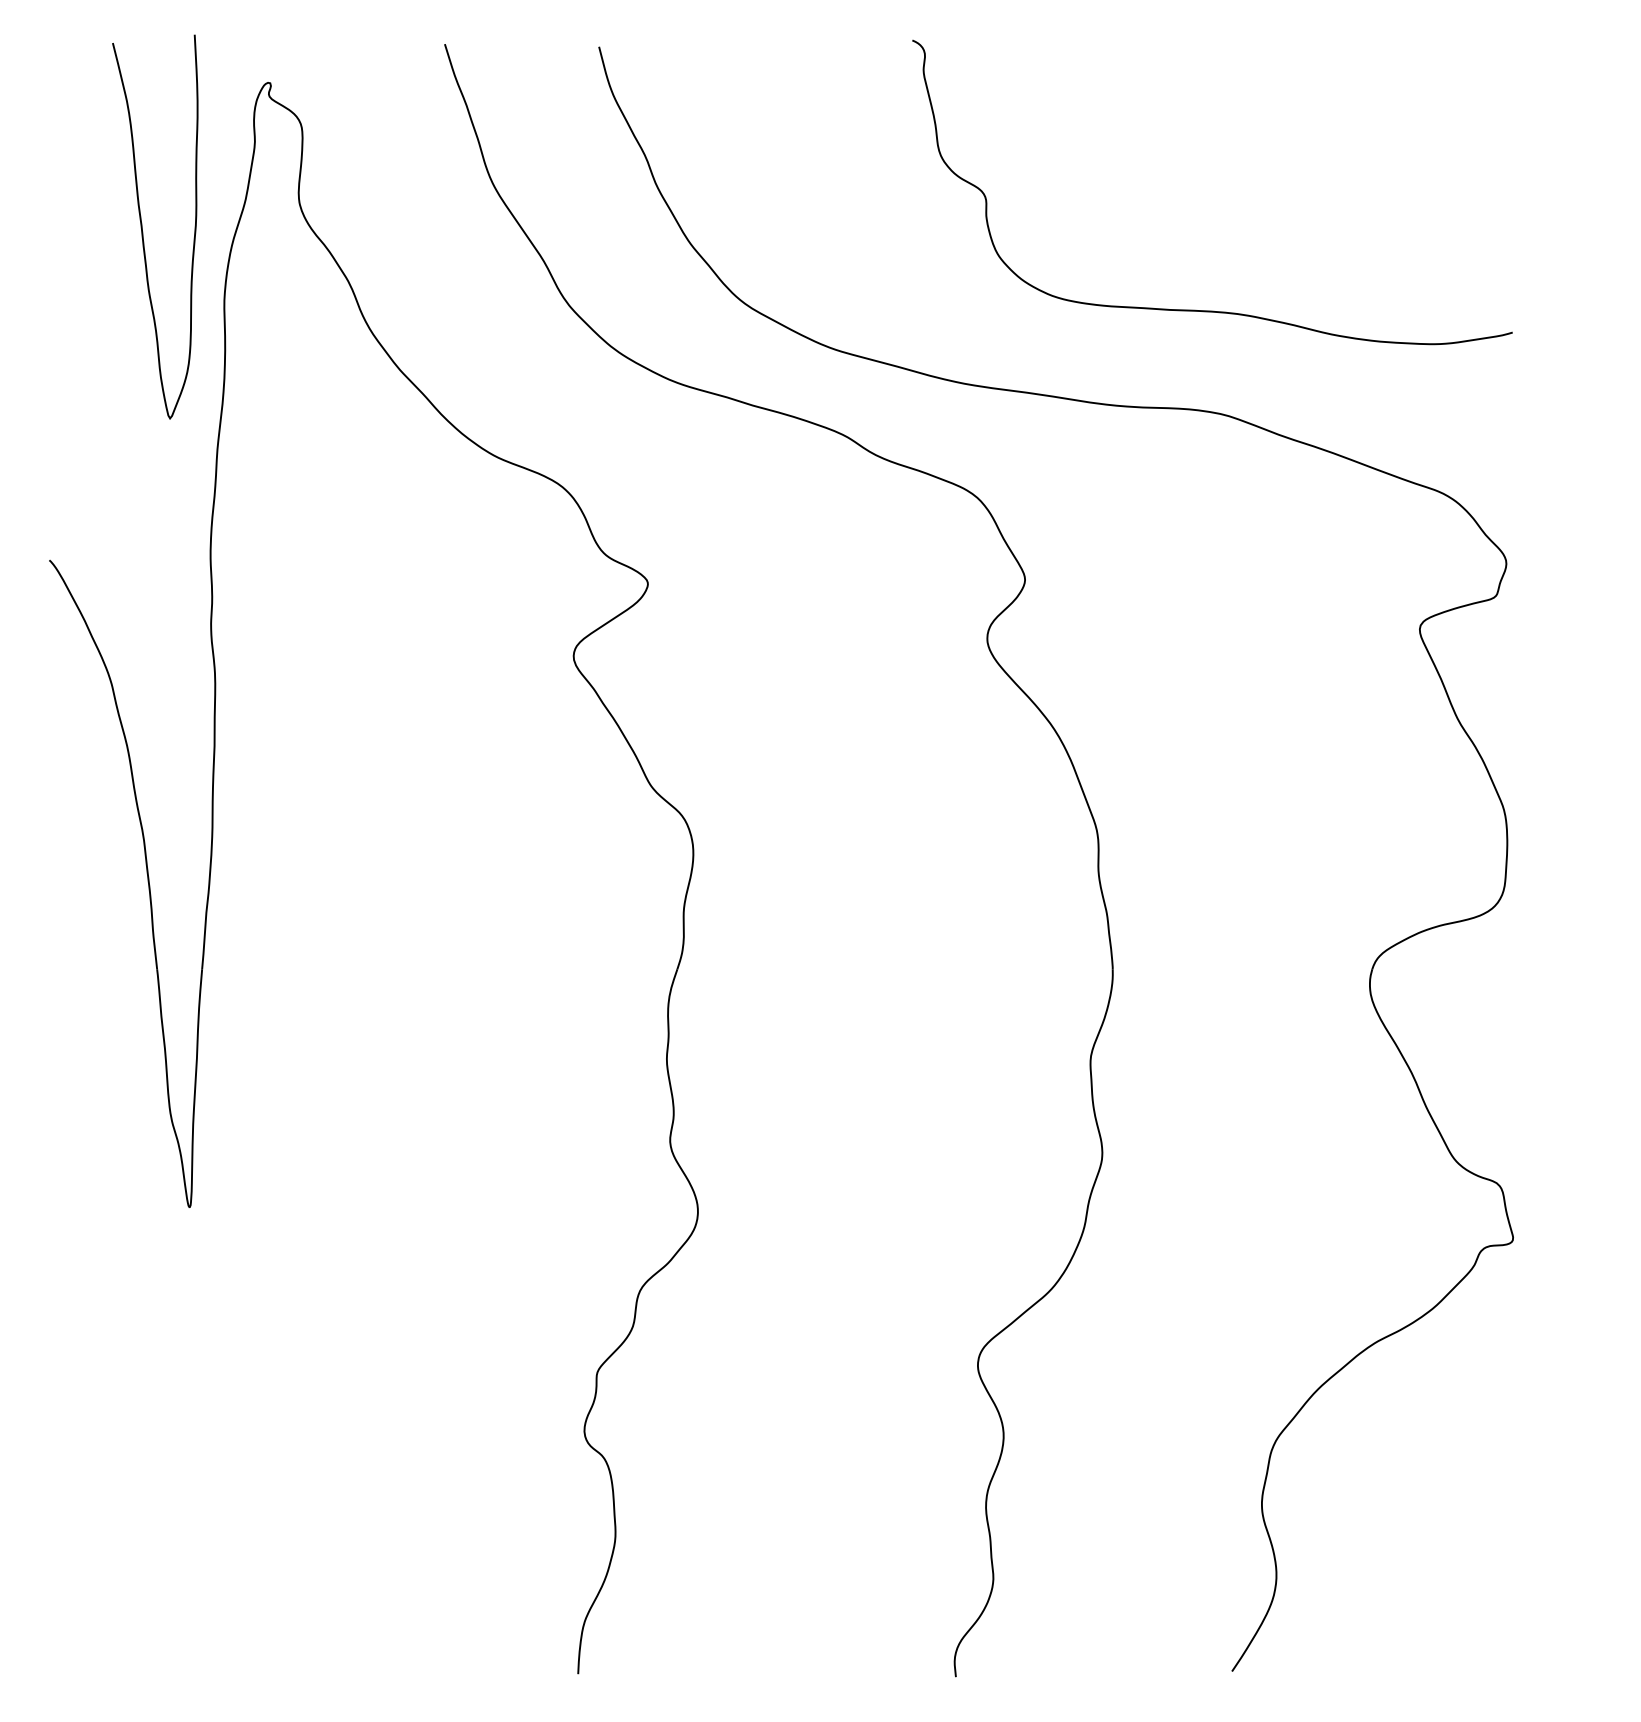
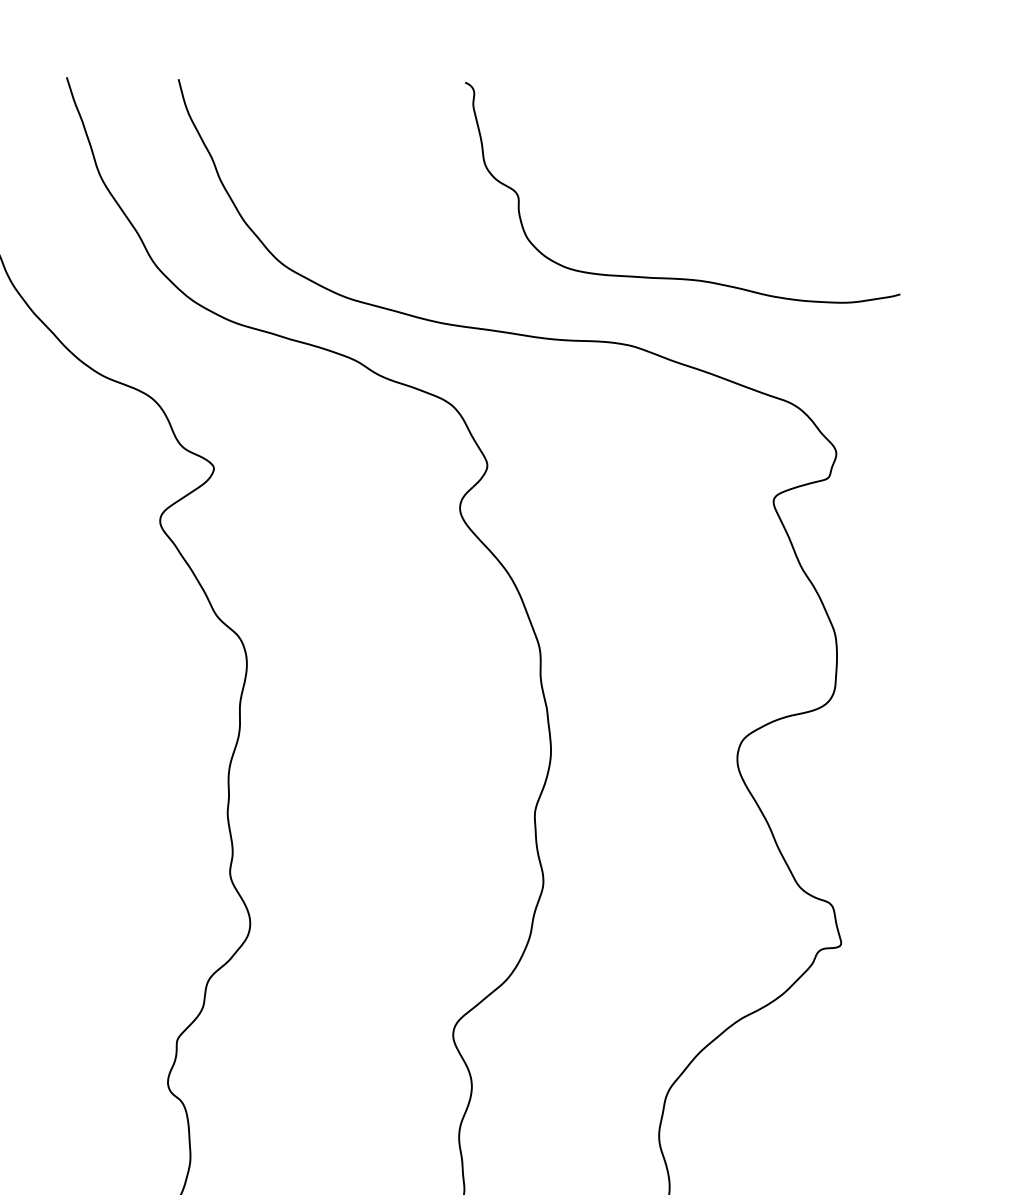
curve: (1212, 310) -> (682, 278), moved

